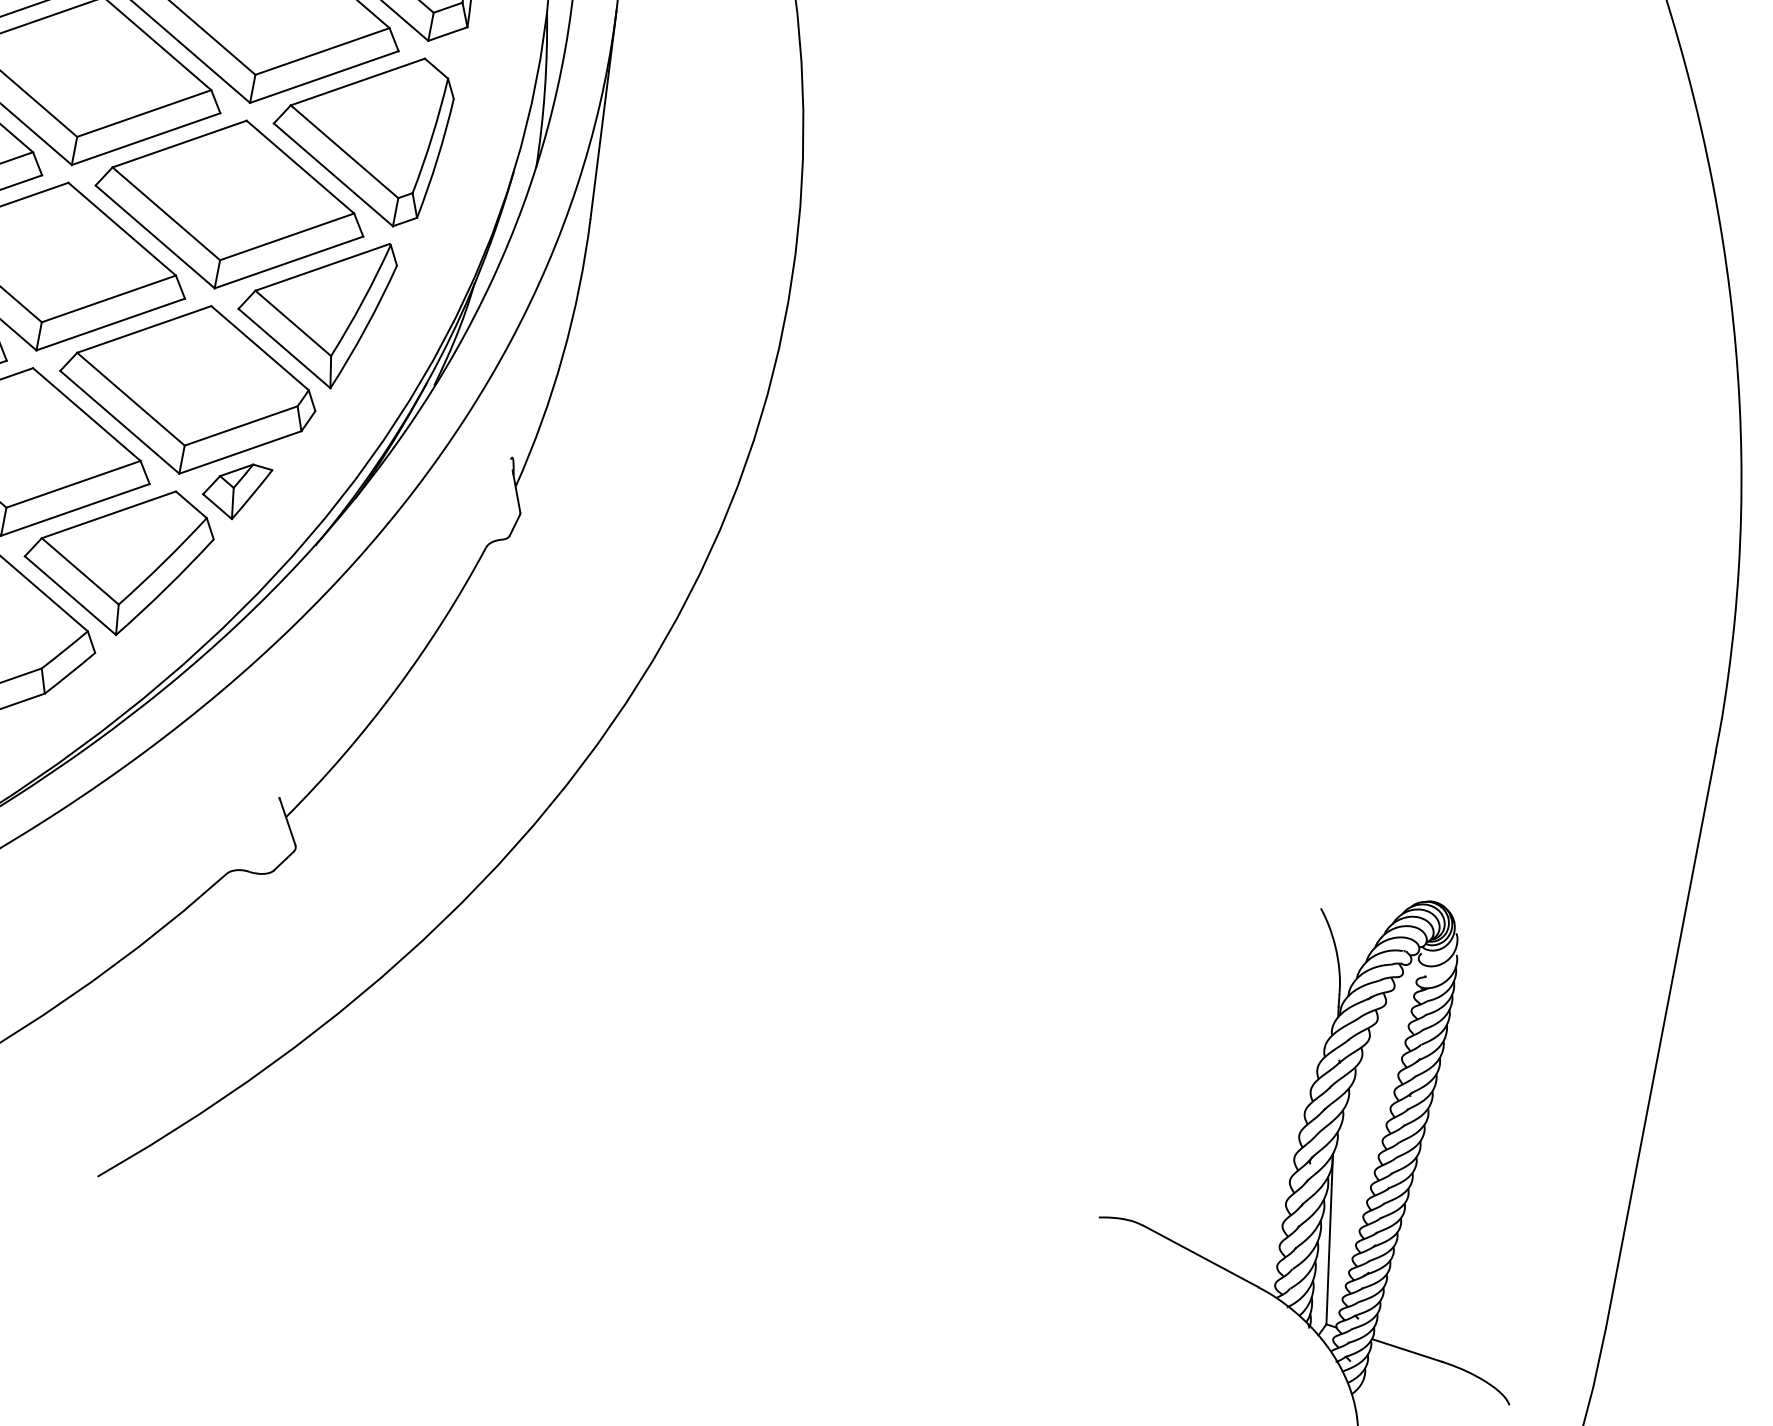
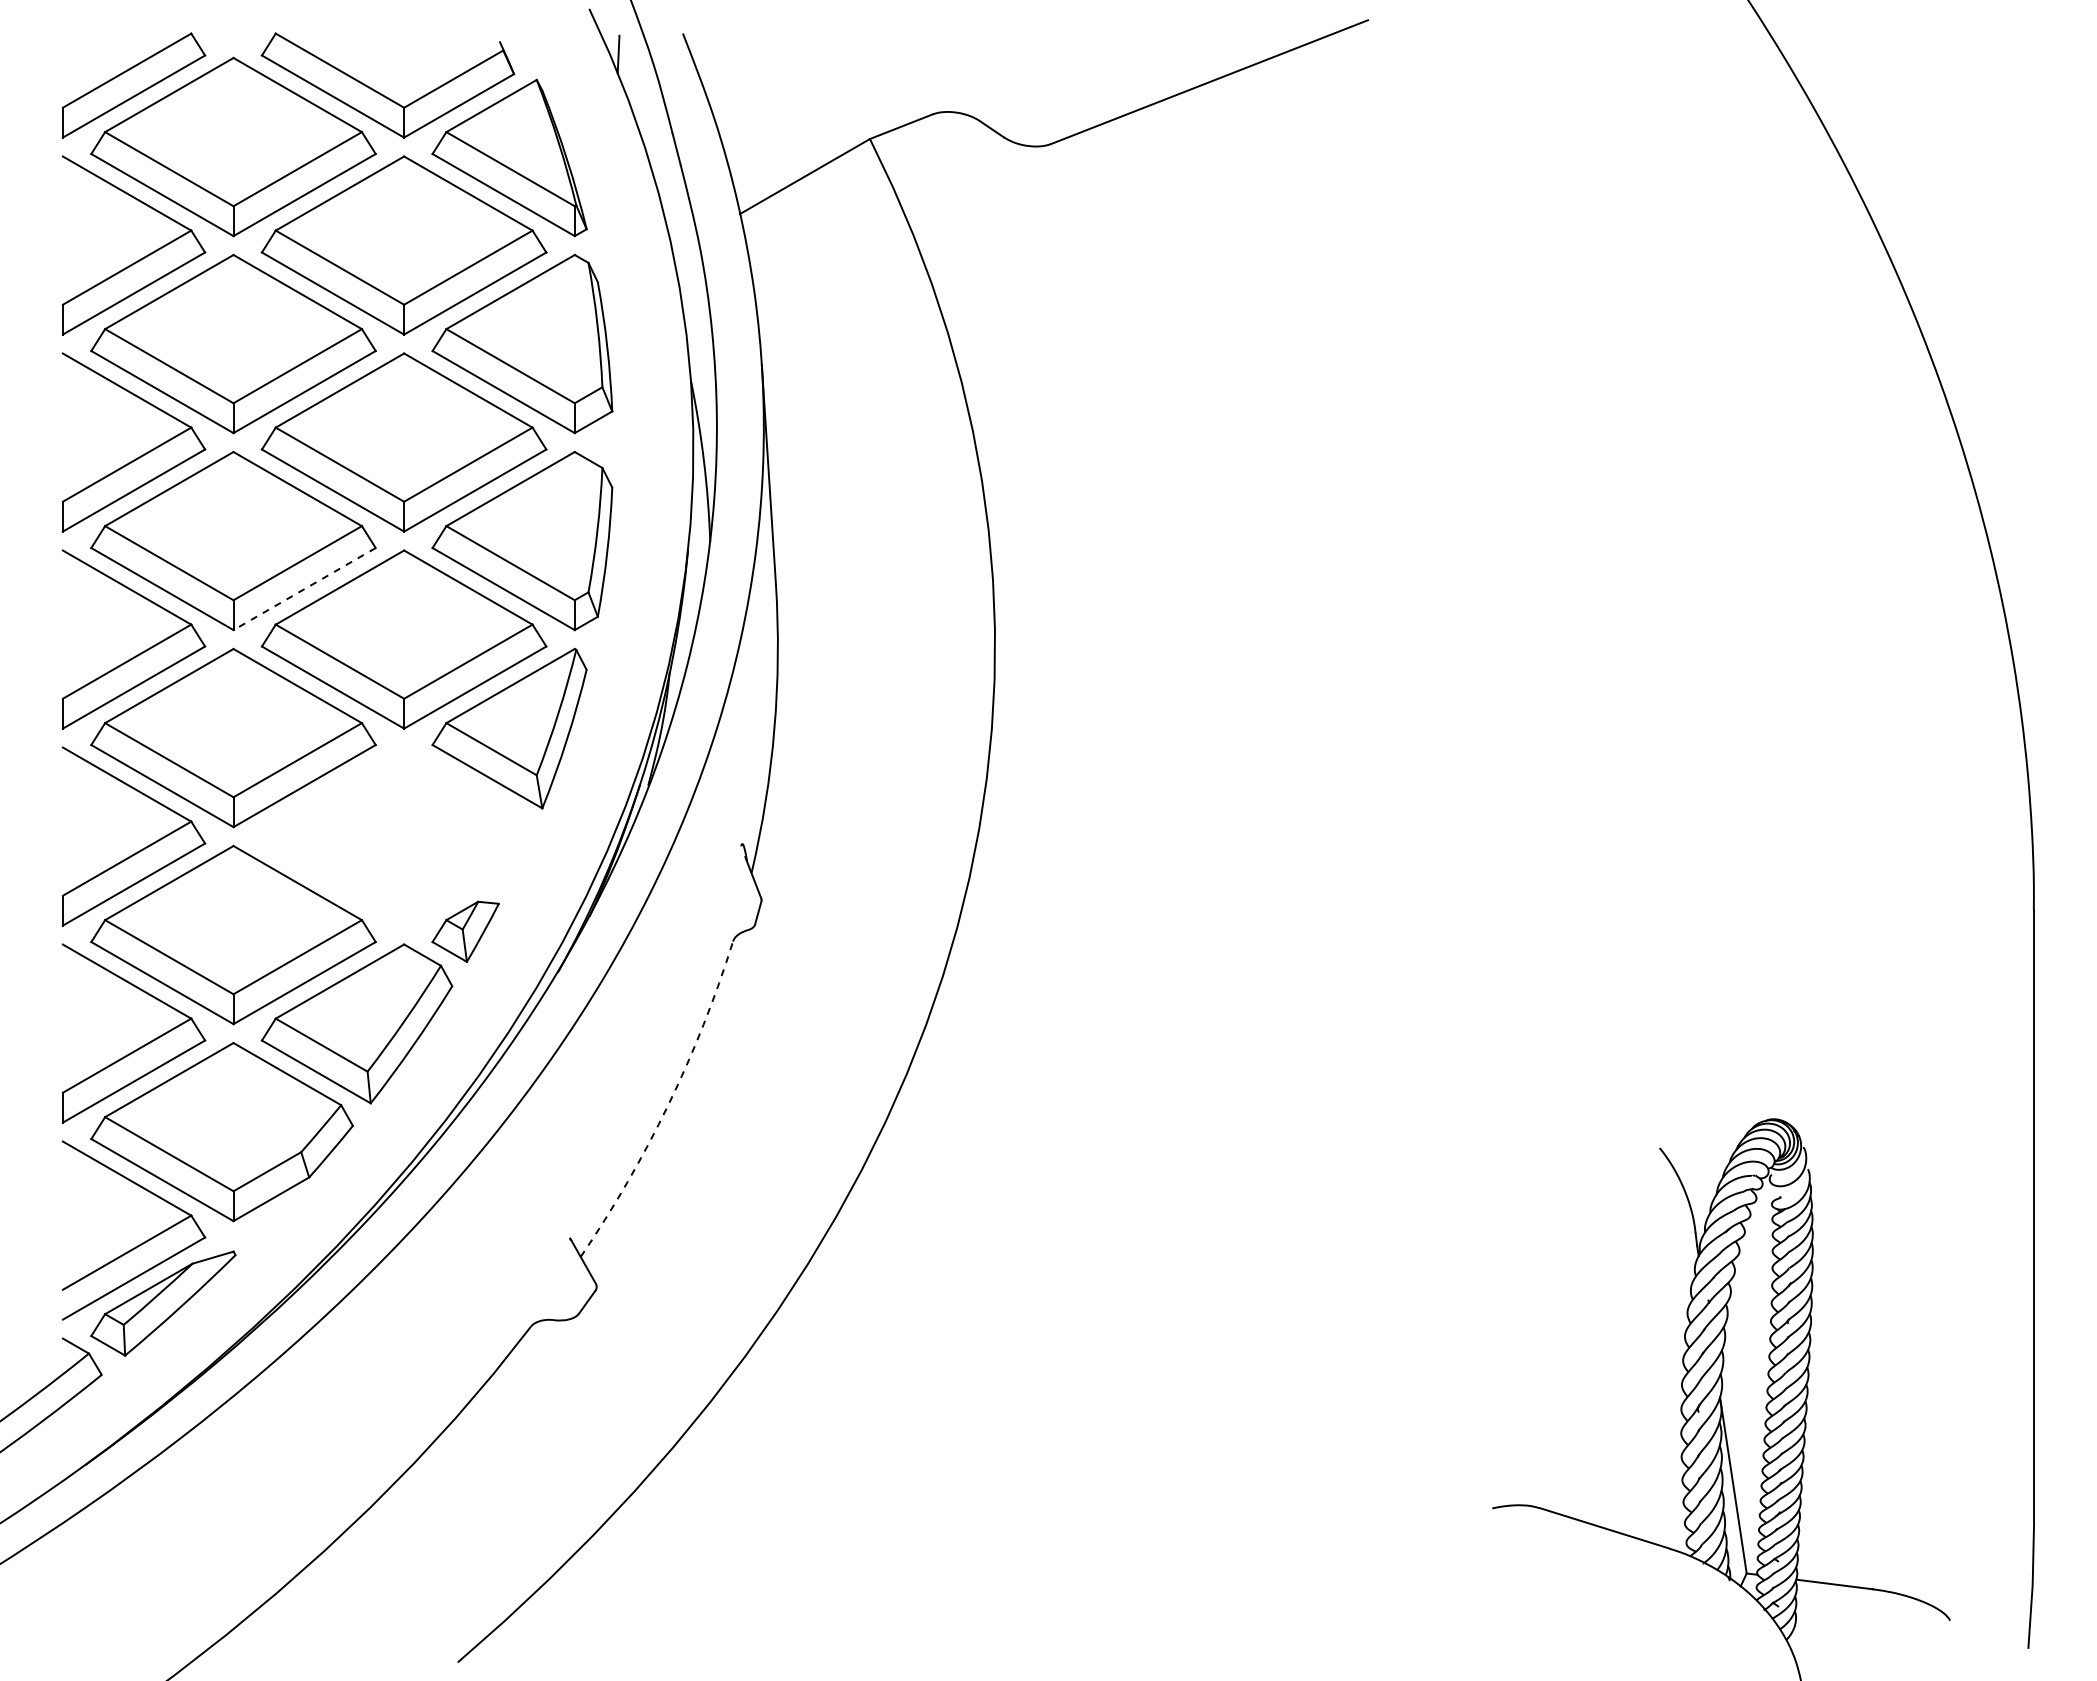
line: (145, 139) -> (304, 589), solid -> dashed
part: (188, 388) -> (396, 836), removed
arc: (395, 689) -> (668, 1104), solid -> dashed

